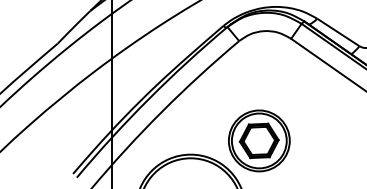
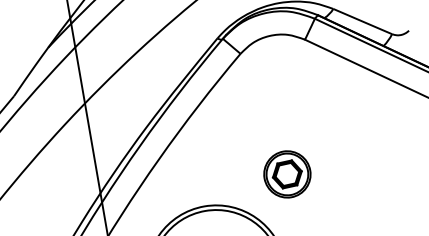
part: (259, 140) -> (287, 173), size x0.6

